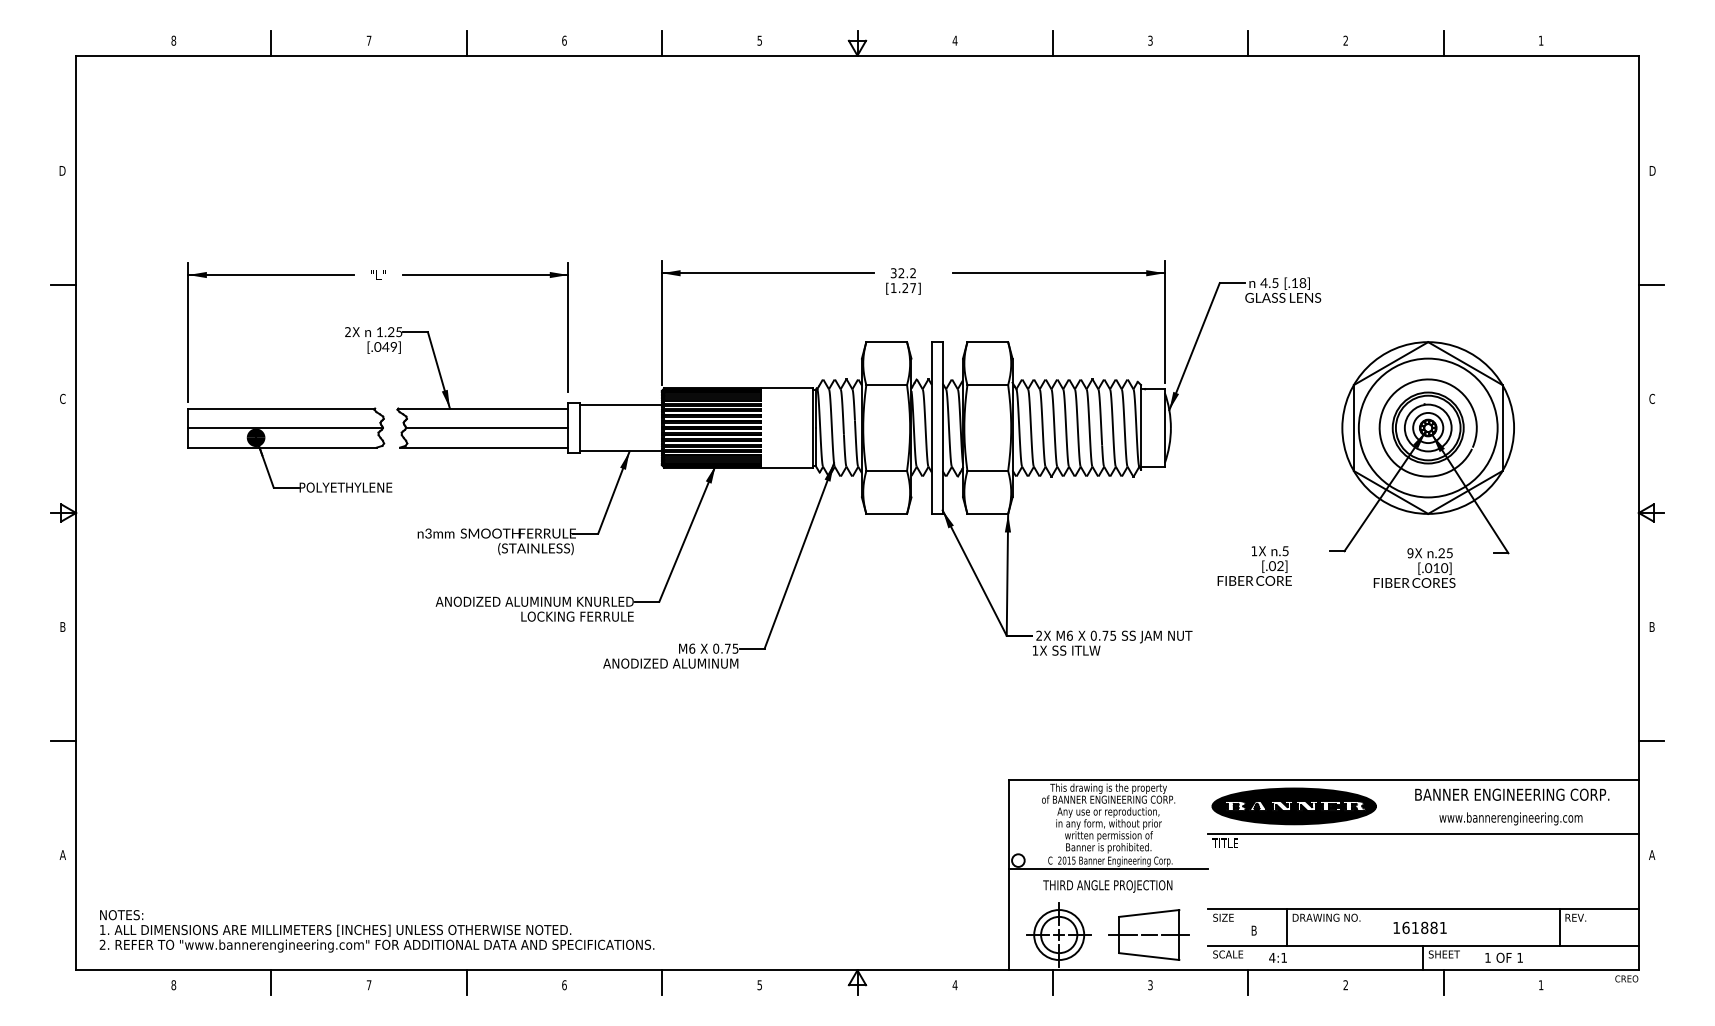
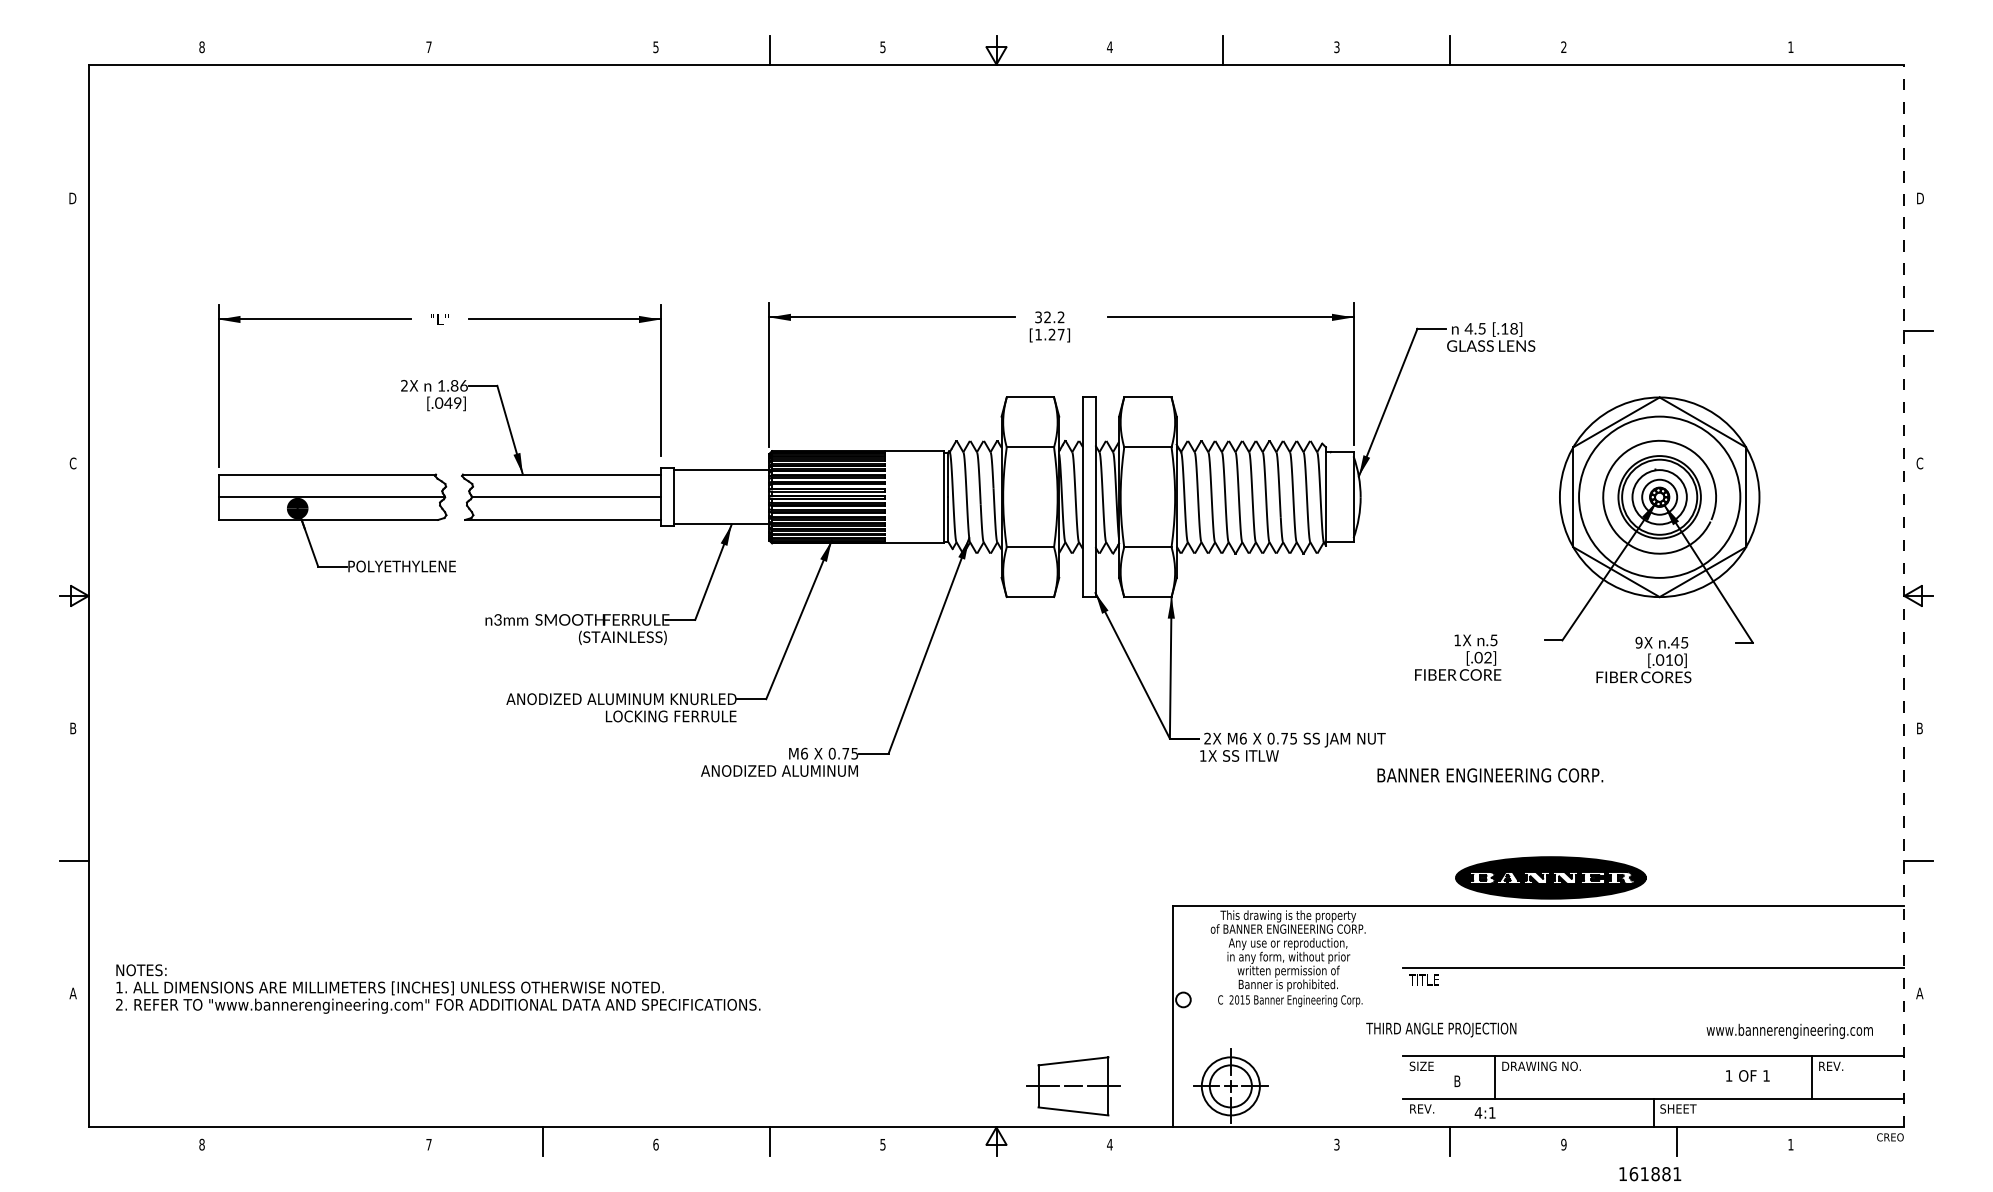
text: (564, 40) -> (655, 47), 6 -> 5
line: (271, 42) -> (315, 49), removed
line: (466, 42) -> (542, 49), removed
line: (1443, 42) -> (1677, 49), removed
line: (63, 285) -> (73, 331), removed
text: (394, 331) -> (458, 385), 1.25 -> 1.86
line: (1638, 512) -> (1904, 595), solid -> dashed
text: (1441, 553) -> (1675, 642), .25 -> .45
text: (1512, 794) -> (1490, 775), moved
part: (1293, 806) -> (1550, 877), moved
text: (1510, 818) -> (1789, 1030), moved
line: (1107, 868) -> (1287, 1009), removed
text: (1107, 886) -> (1441, 1029), moved
text: (1420, 928) -> (1650, 1174), moved
text: (377, 930) -> (438, 988), moved
part: (1149, 935) -> (1073, 1086), moved
text: (1227, 954) -> (1426, 1108), SCALE -> REV.
text: (1503, 957) -> (1747, 1075), moved
line: (271, 982) -> (315, 1141), removed
line: (1052, 982) -> (1223, 1141), removed
text: (1345, 985) -> (1563, 1144), 2 -> 9

